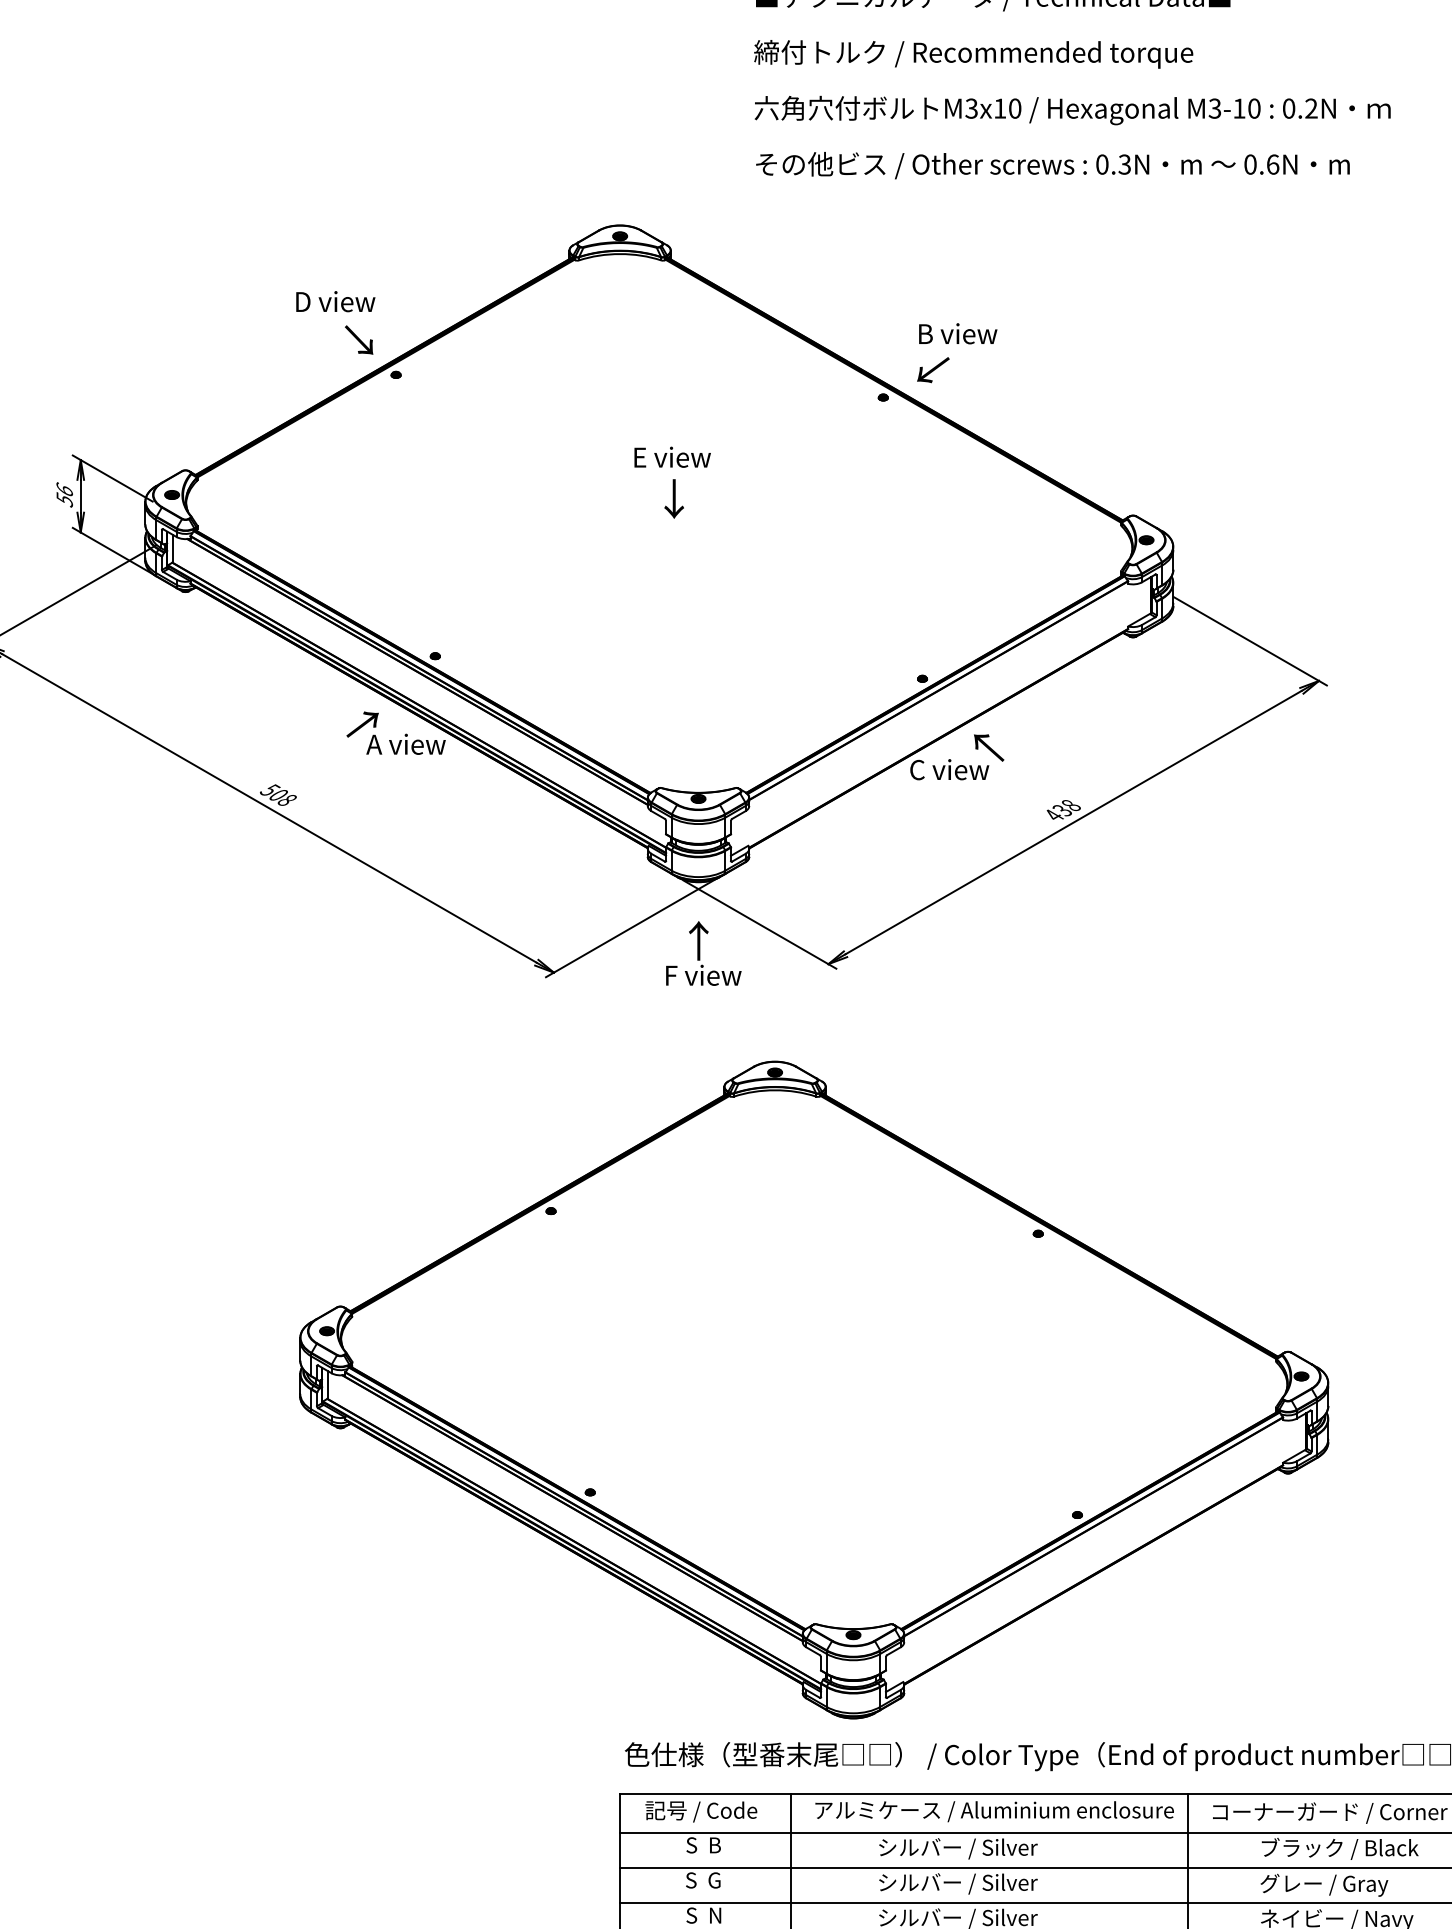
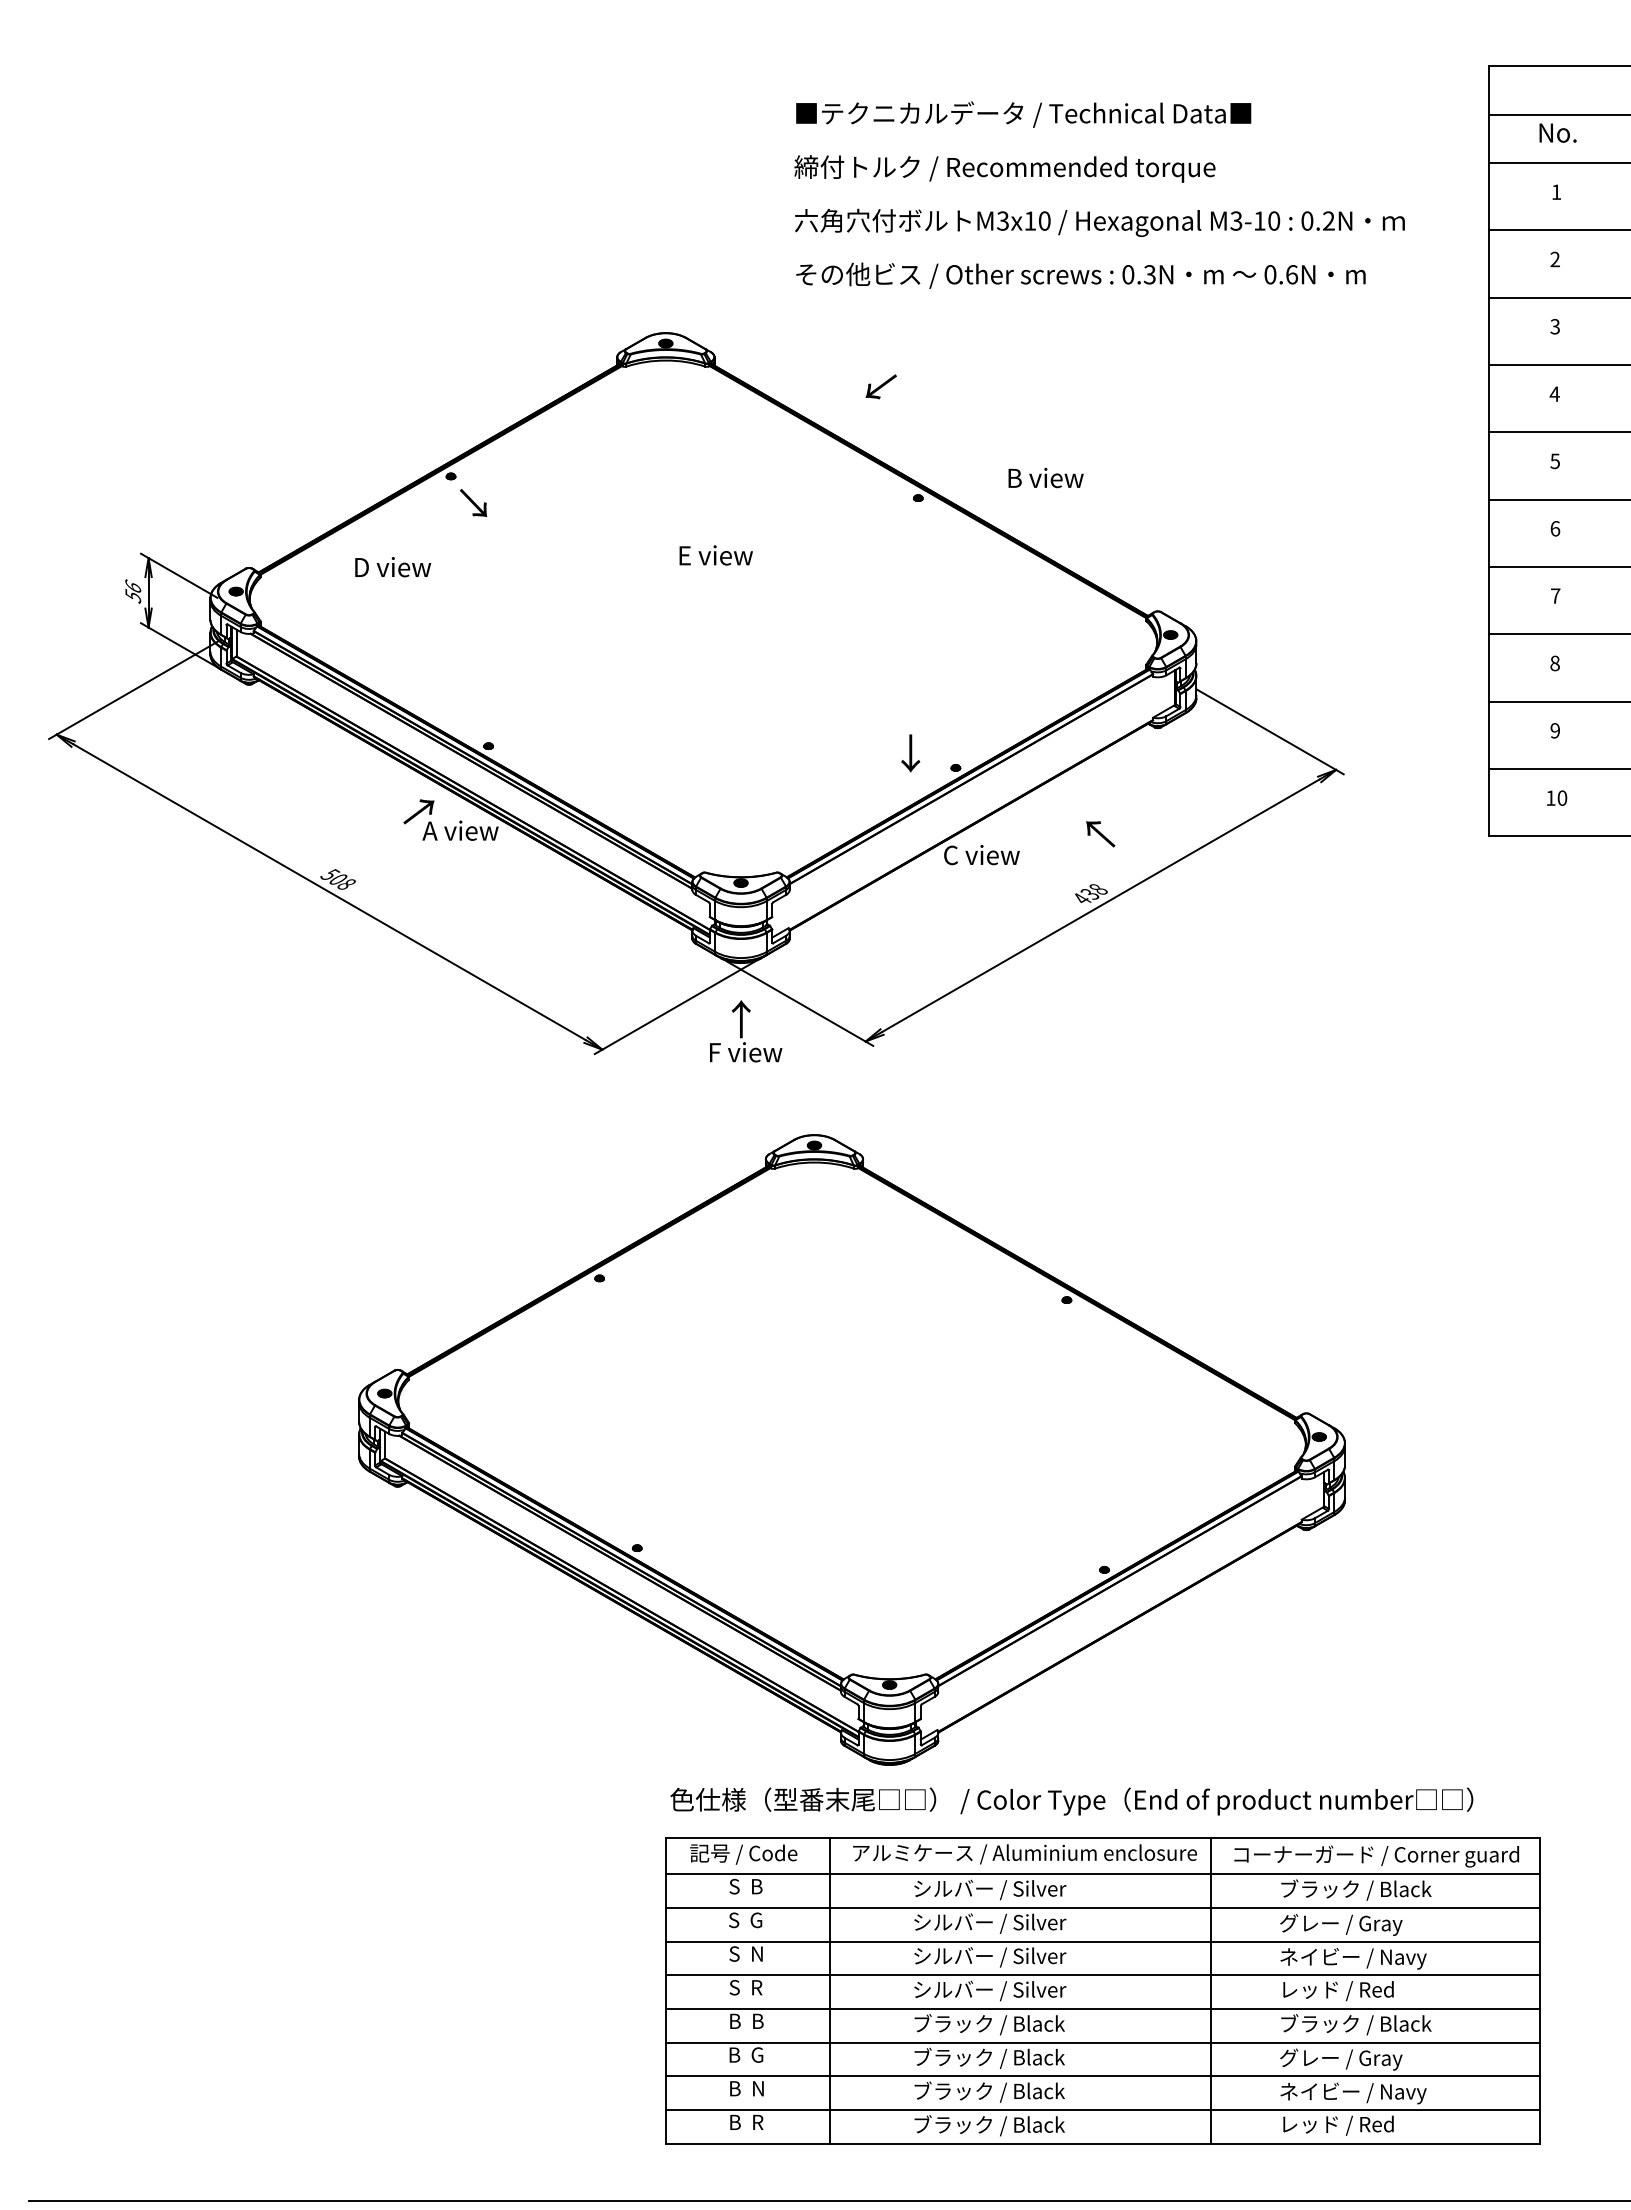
text: (336, 301) -> (393, 567), moved
text: (957, 333) -> (1045, 477), moved
text: (359, 339) -> (473, 502), moved
text: (932, 369) -> (880, 386), moved
text: (673, 499) -> (910, 753), moved
text: (988, 748) -> (1100, 834), moved

